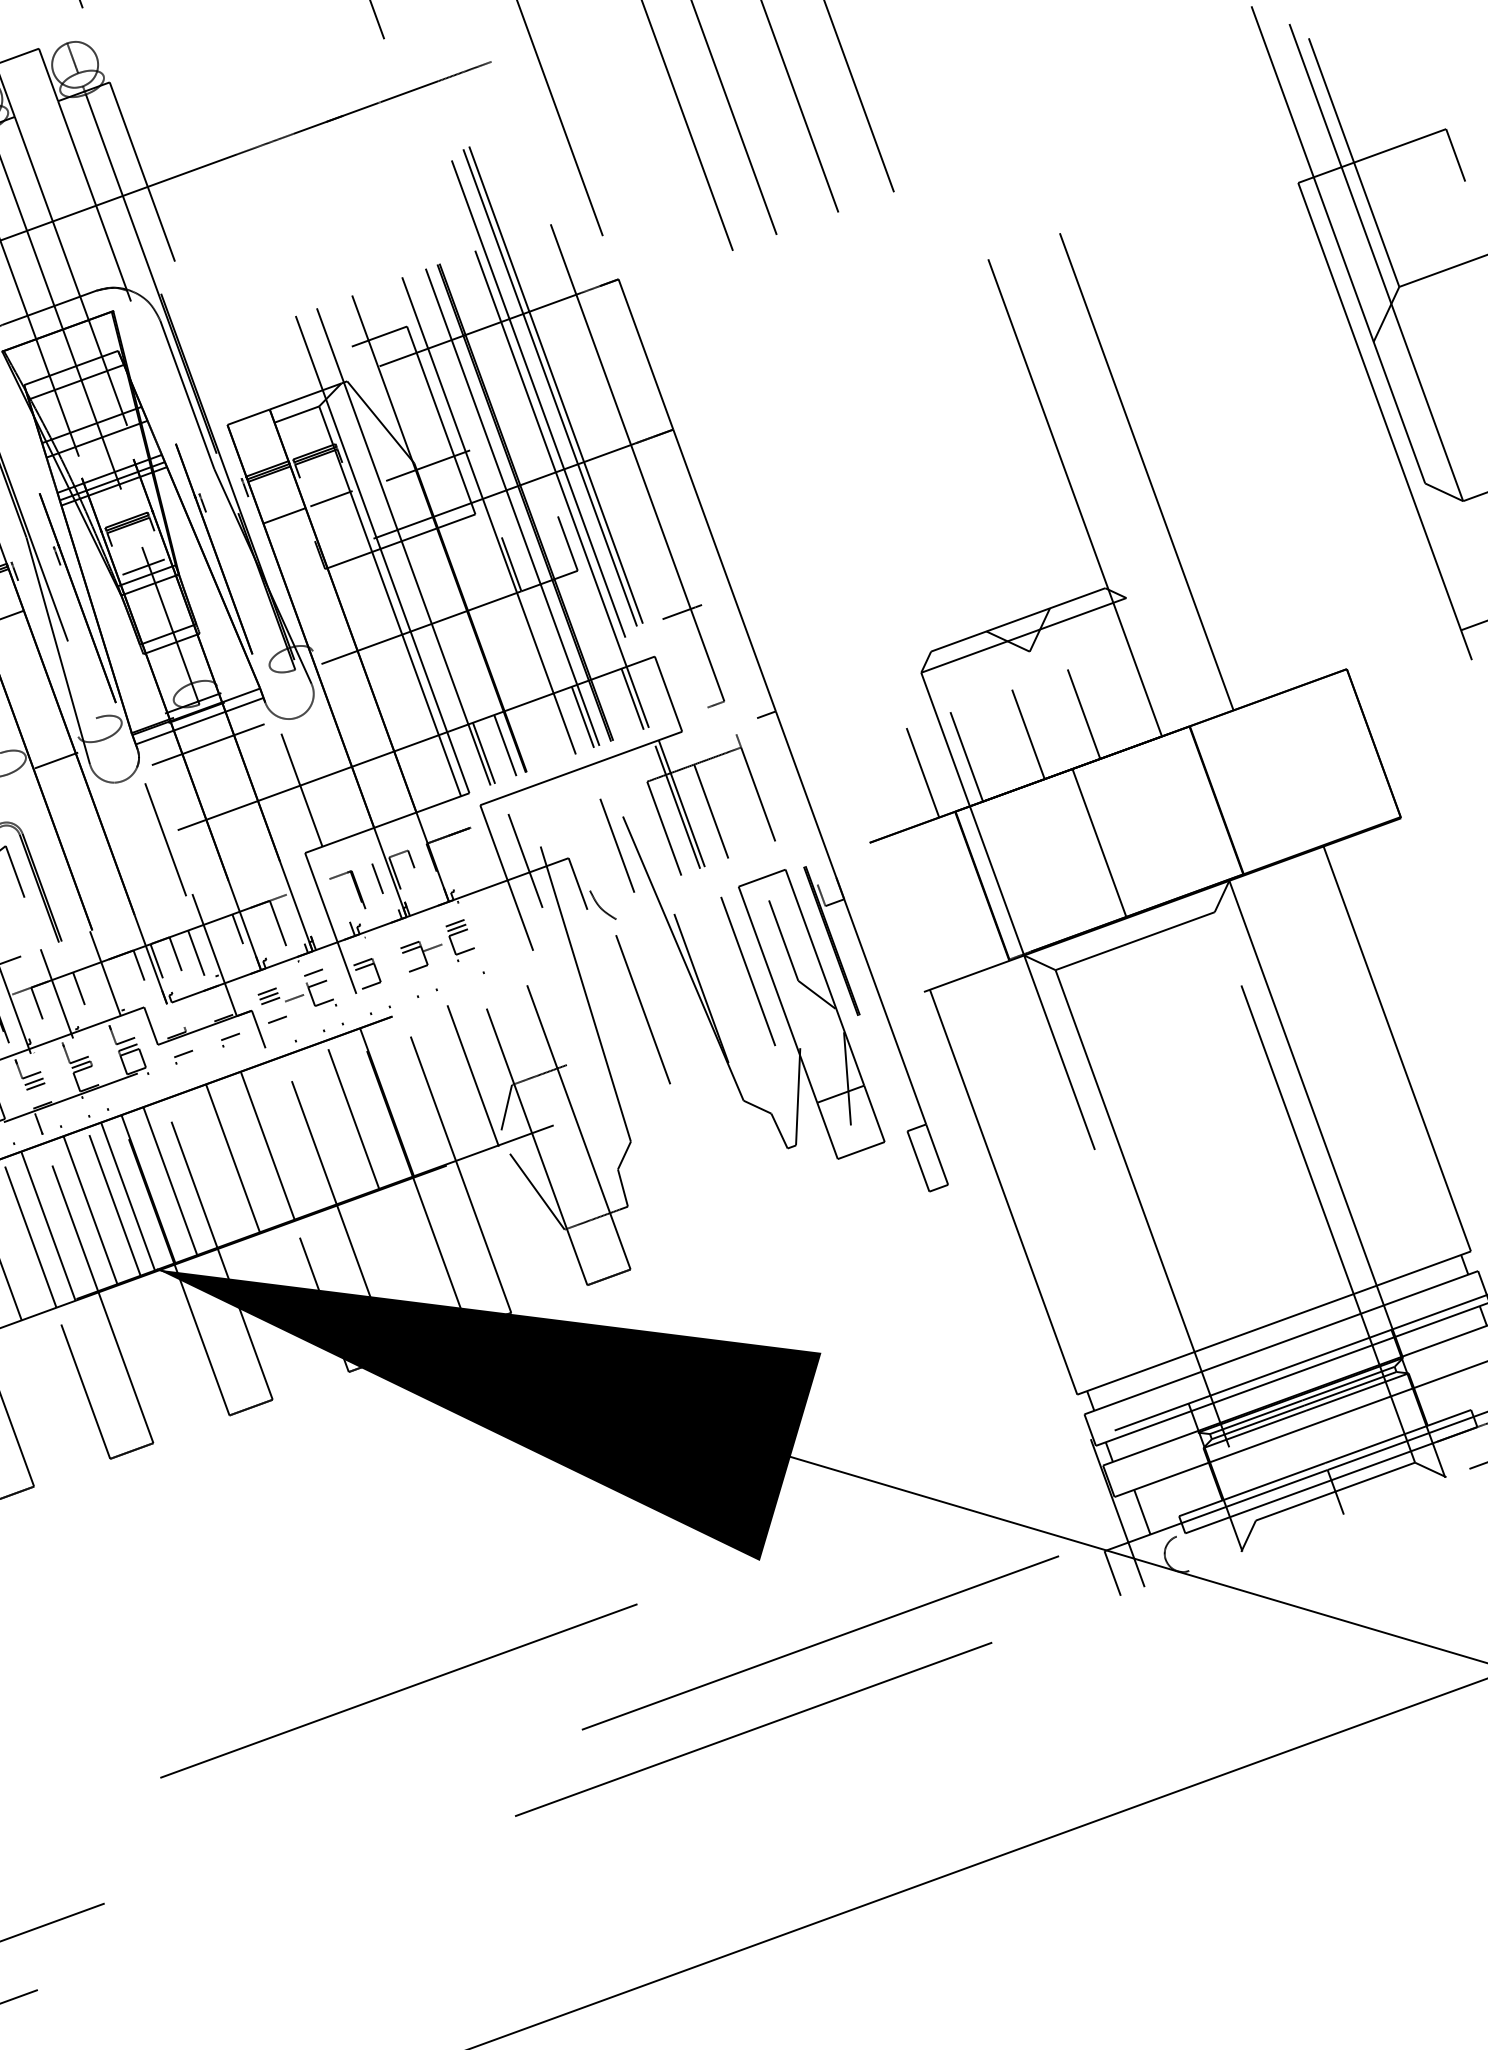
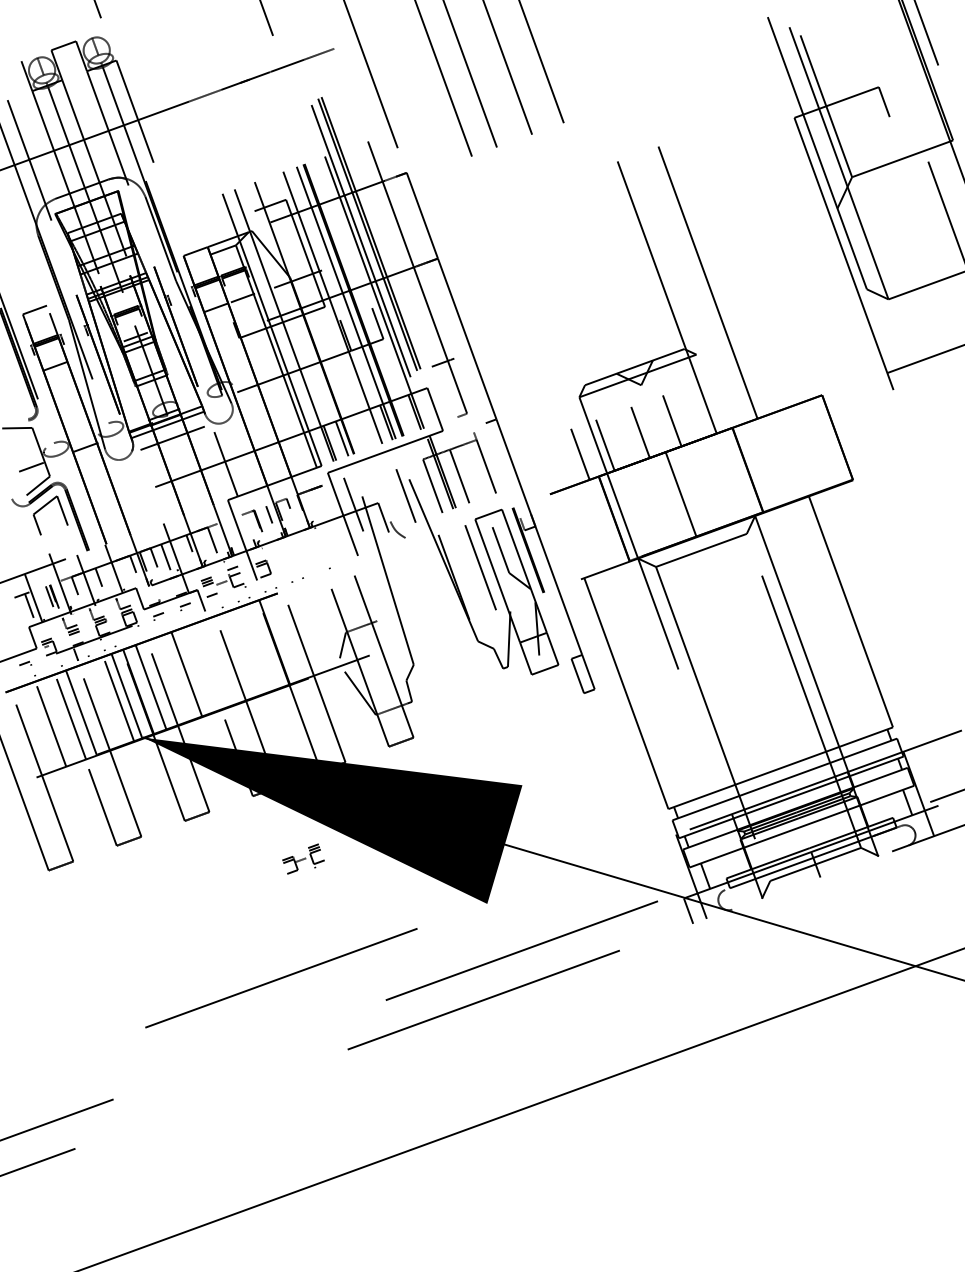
line: (165, 839) -> (148, 492), removed
part: (437, 944) -> (303, 858), moved
line: (642, 1009) -> (420, 589), removed
line: (472, 1076) -> (323, 627), removed
line: (353, 1120) -> (255, 652), removed
line: (267, 1144) -> (206, 666), removed
line: (90, 1209) -> (105, 703), removed

